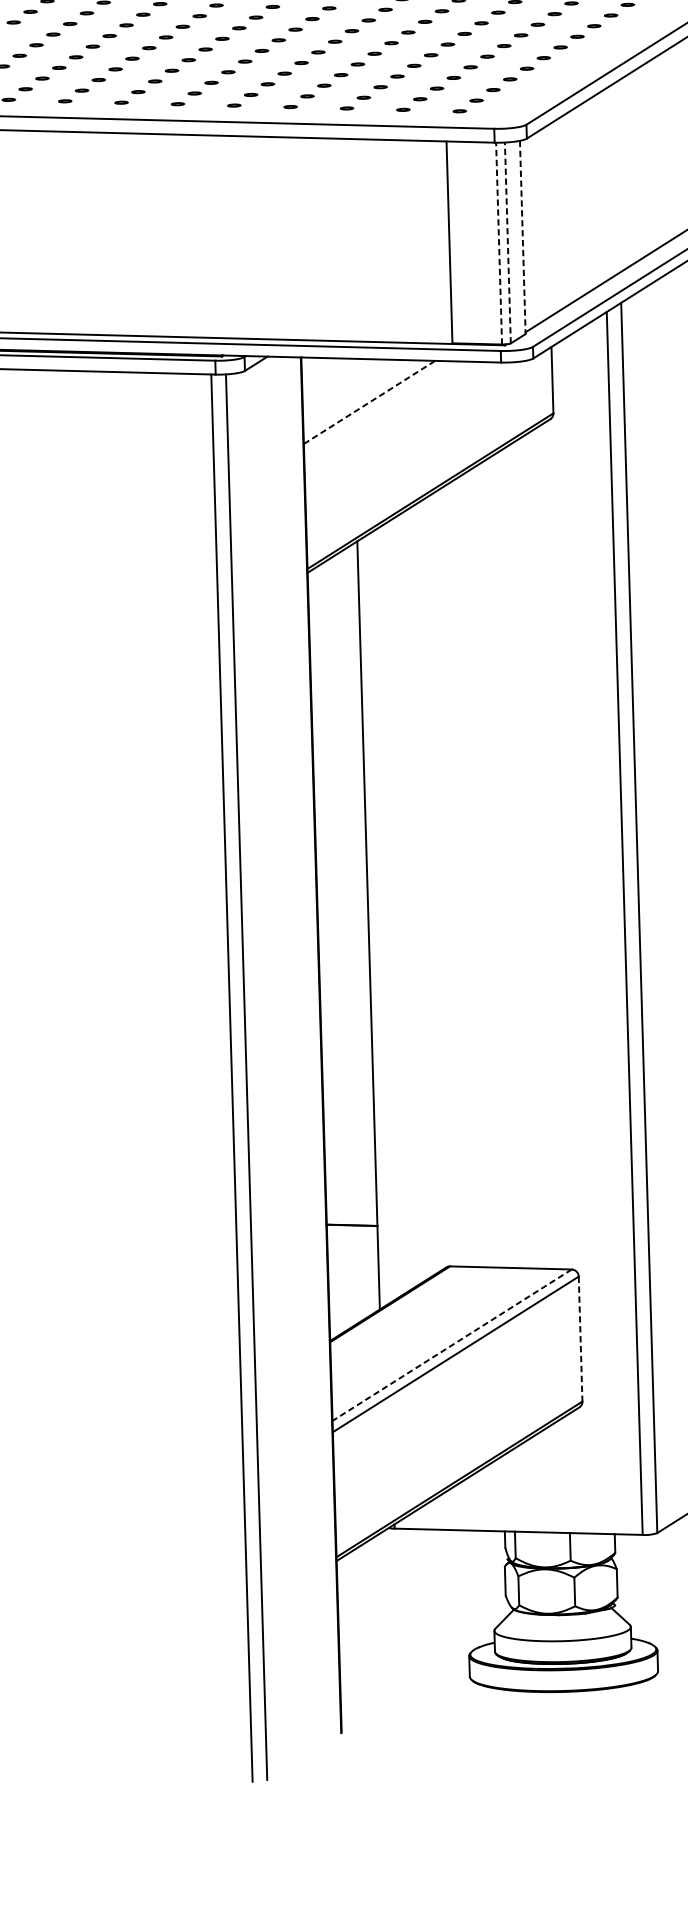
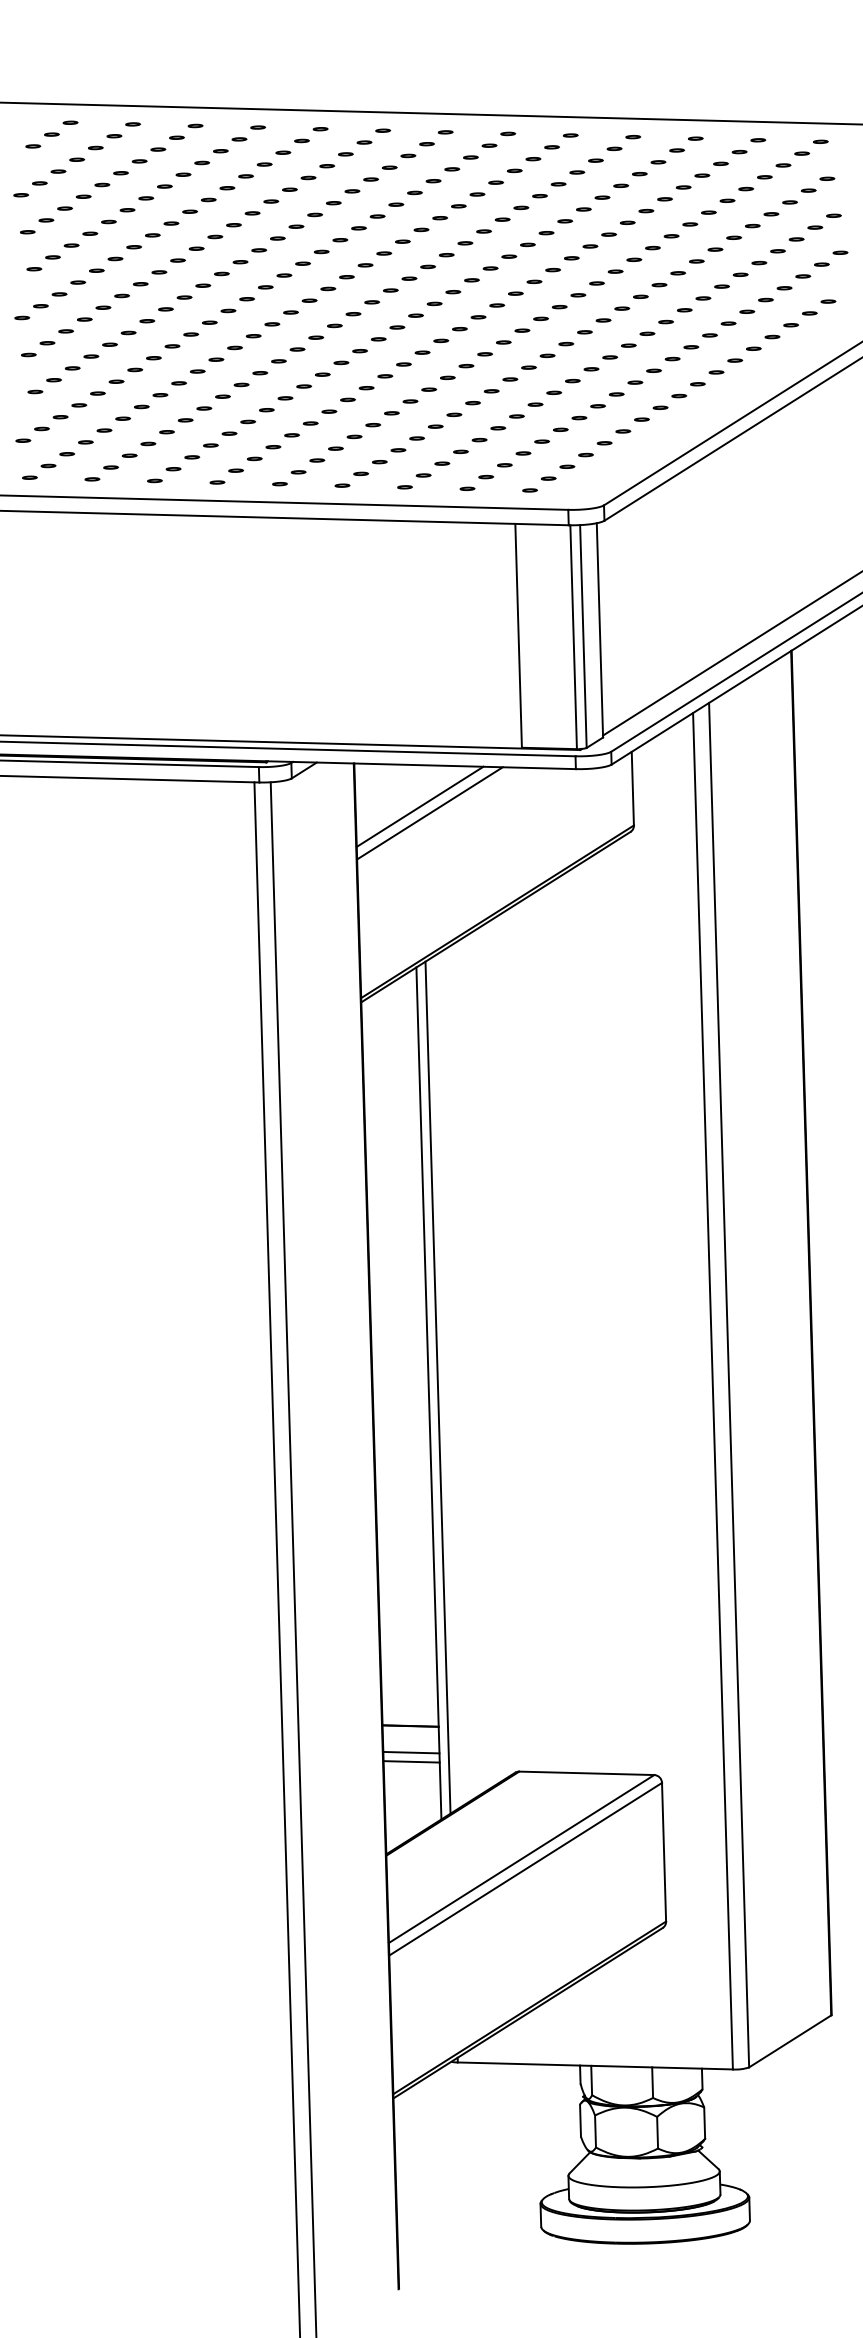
line: (522, 237) -> (599, 630), dashed -> solid
line: (507, 242) -> (583, 636), dashed -> solid
line: (498, 243) -> (573, 637), dashed -> solid
line: (360, 396) -> (419, 806), added
line: (370, 402) -> (430, 813), dashed -> solid
line: (376, 920) -> (437, 1387), added
line: (352, 1249) -> (411, 1752), added
line: (352, 1257) -> (411, 1761), added
line: (581, 1339) -> (664, 1852), dashed -> solid
line: (452, 1345) -> (521, 1859), dashed -> solid

